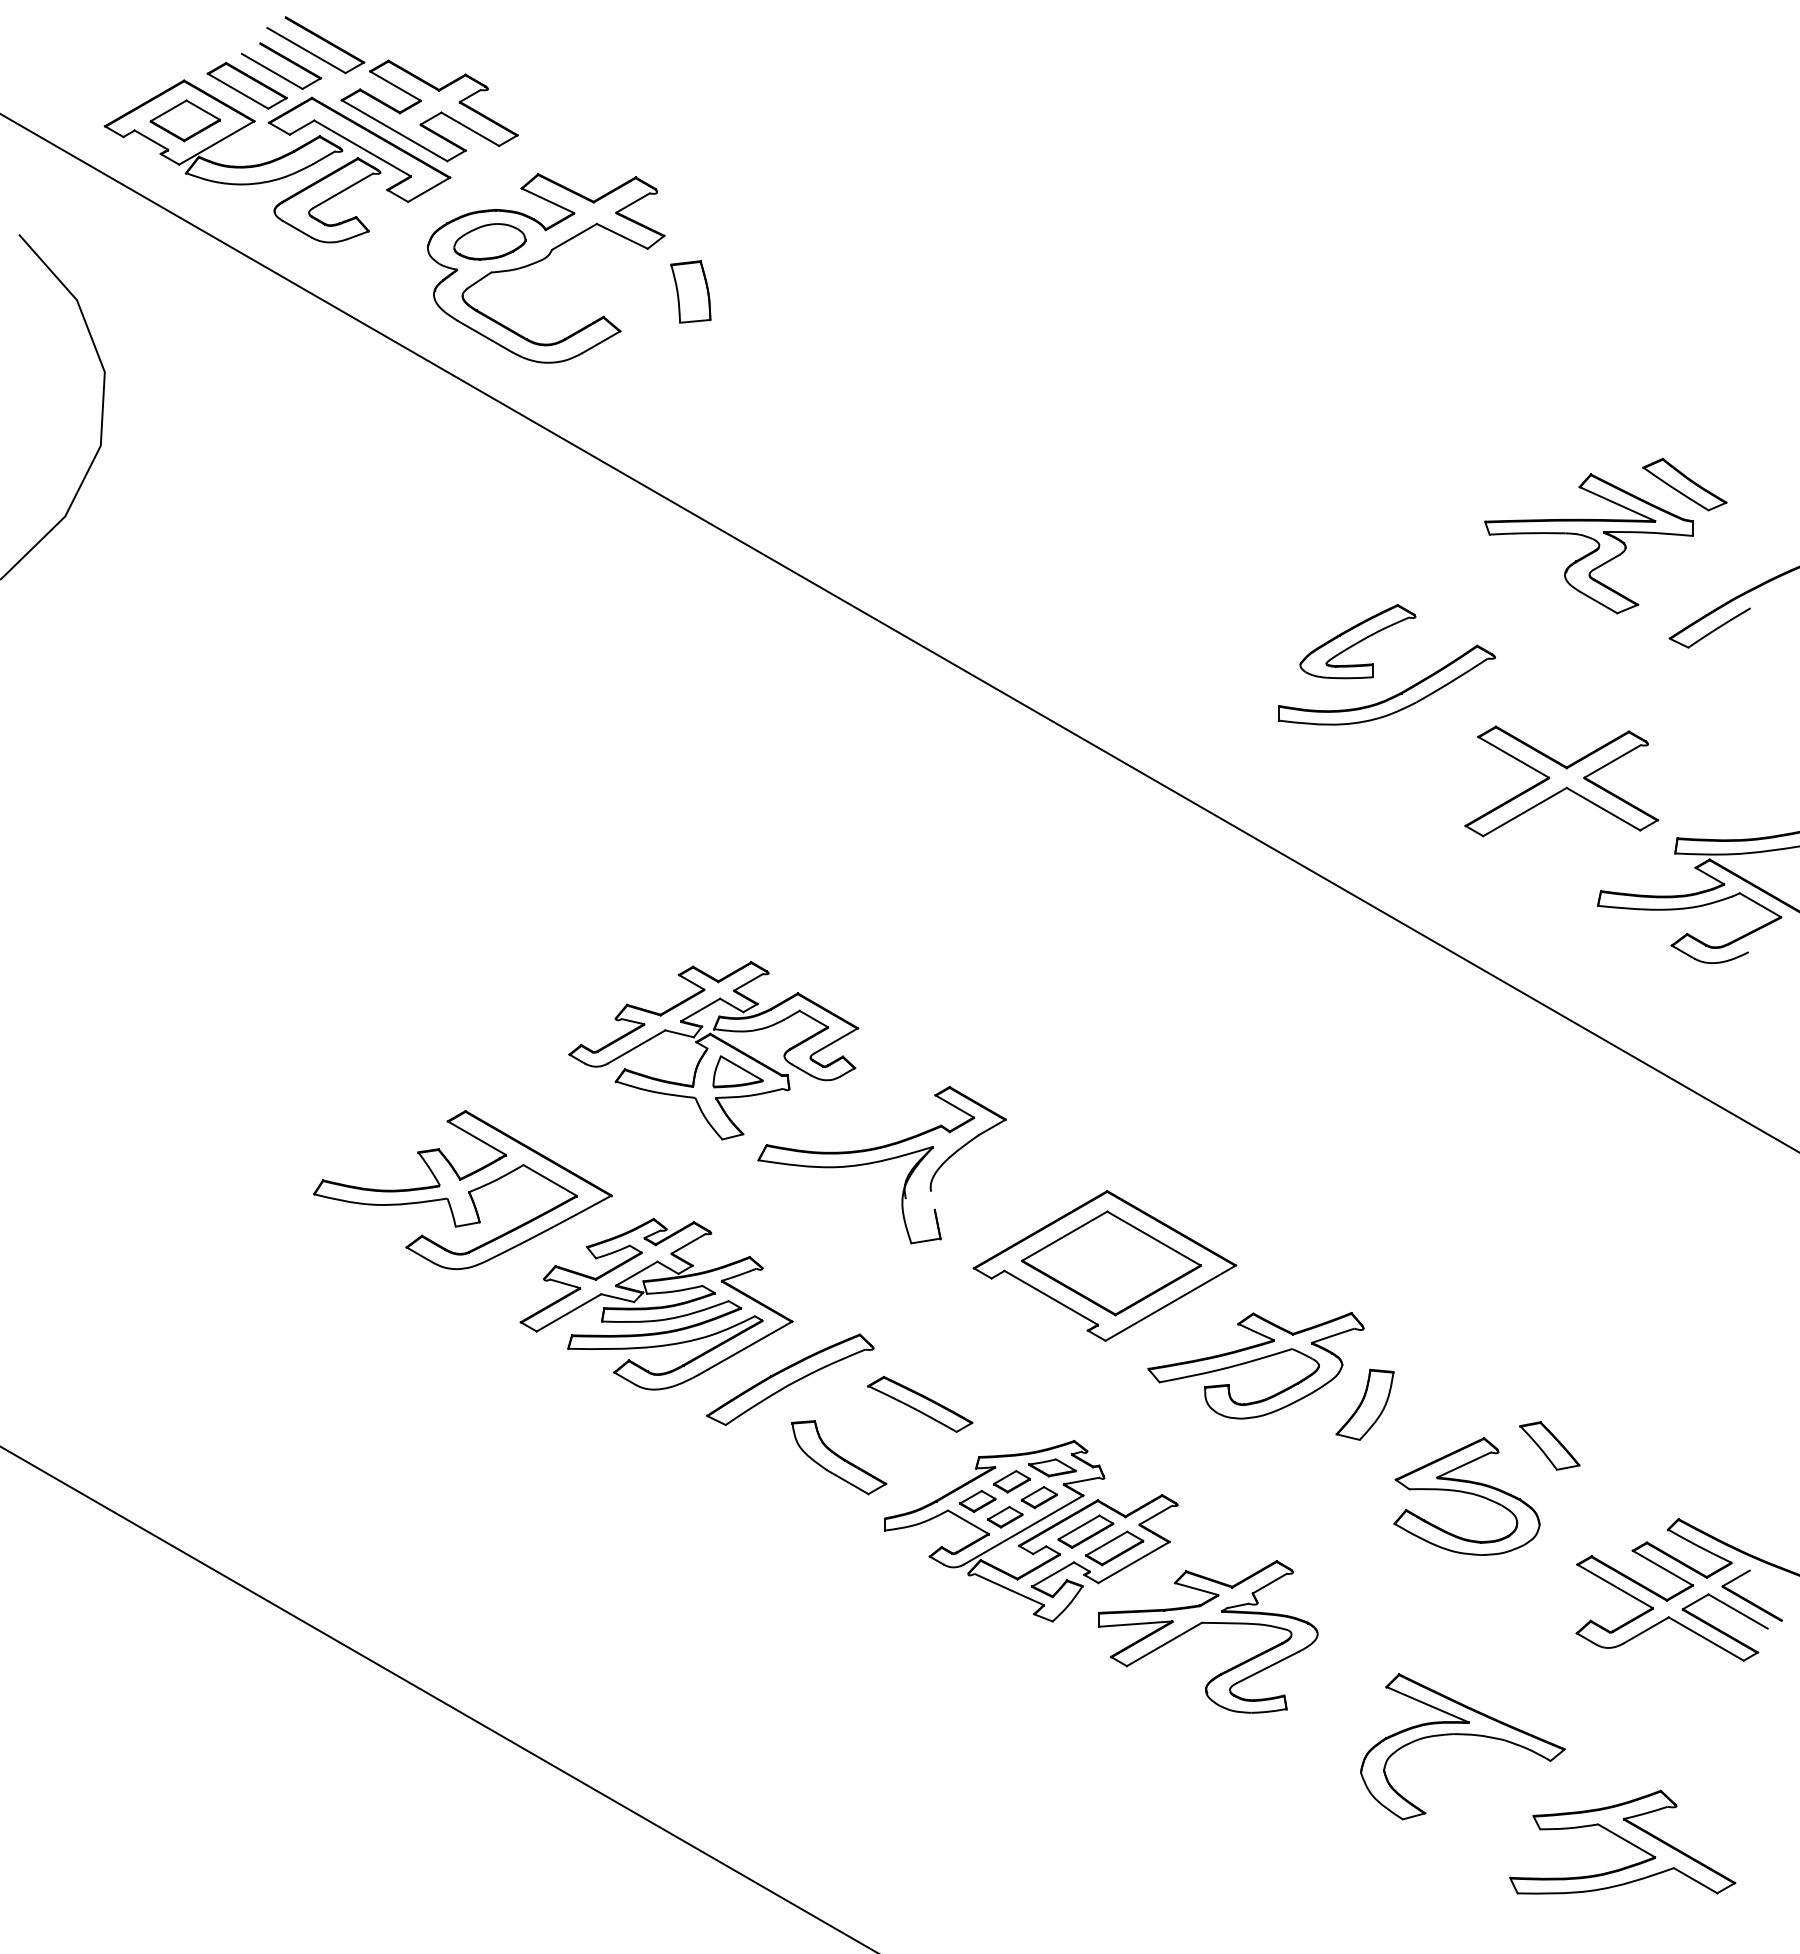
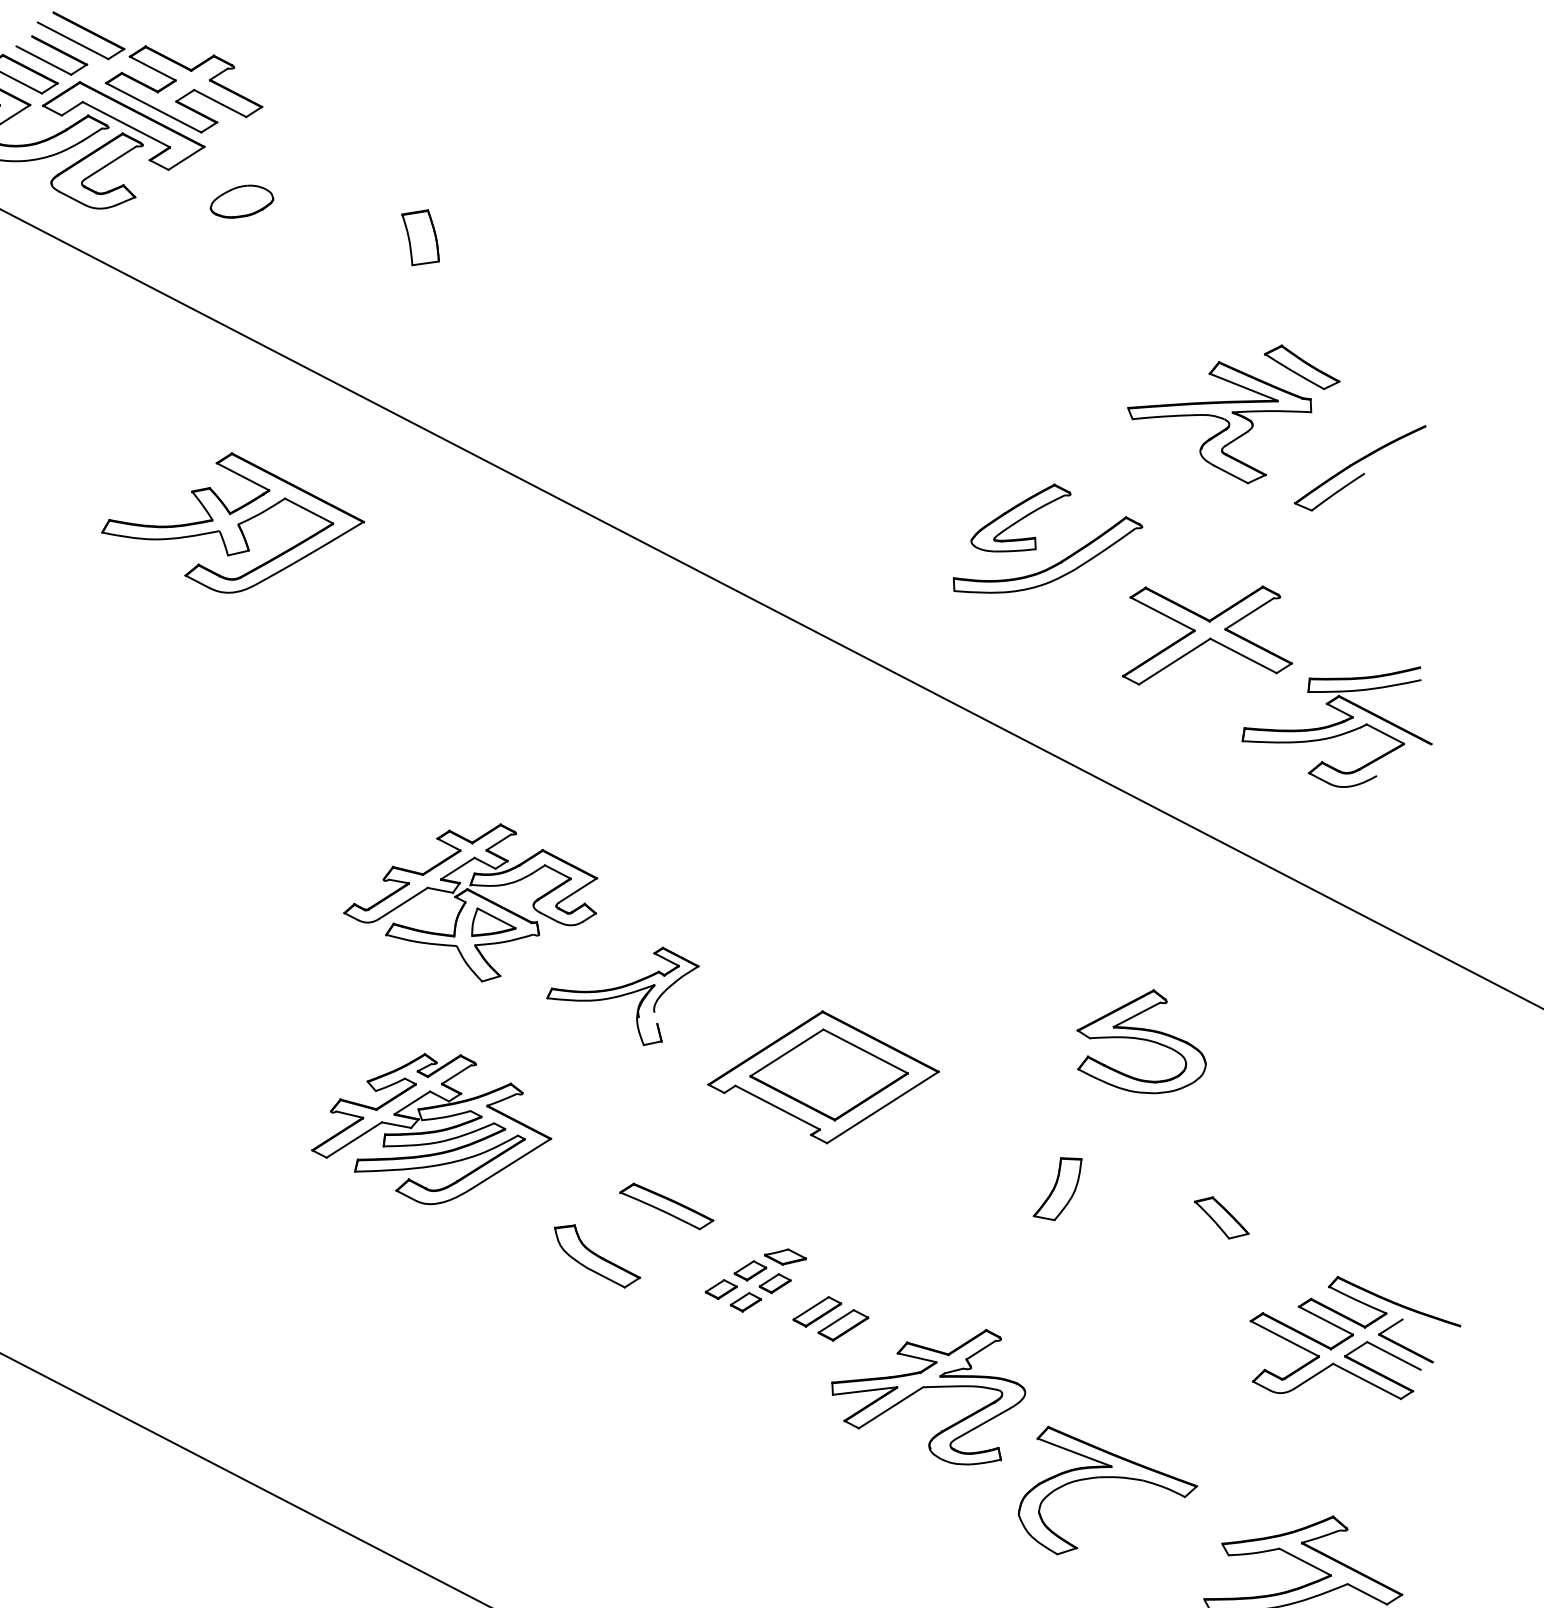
part: (541, 261) -> (288, 216), removed
part: (881, 1165) -> (623, 998), size x0.7
part: (462, 1189) -> (232, 522), moved
part: (1255, 1365) -> (959, 1158), removed
part: (790, 1379) -> (551, 1189), removed
part: (1466, 1496) -> (1140, 1042), moved
part: (1031, 1531) -> (769, 1313), removed
part: (1462, 1735) -> (1106, 1478), moved

